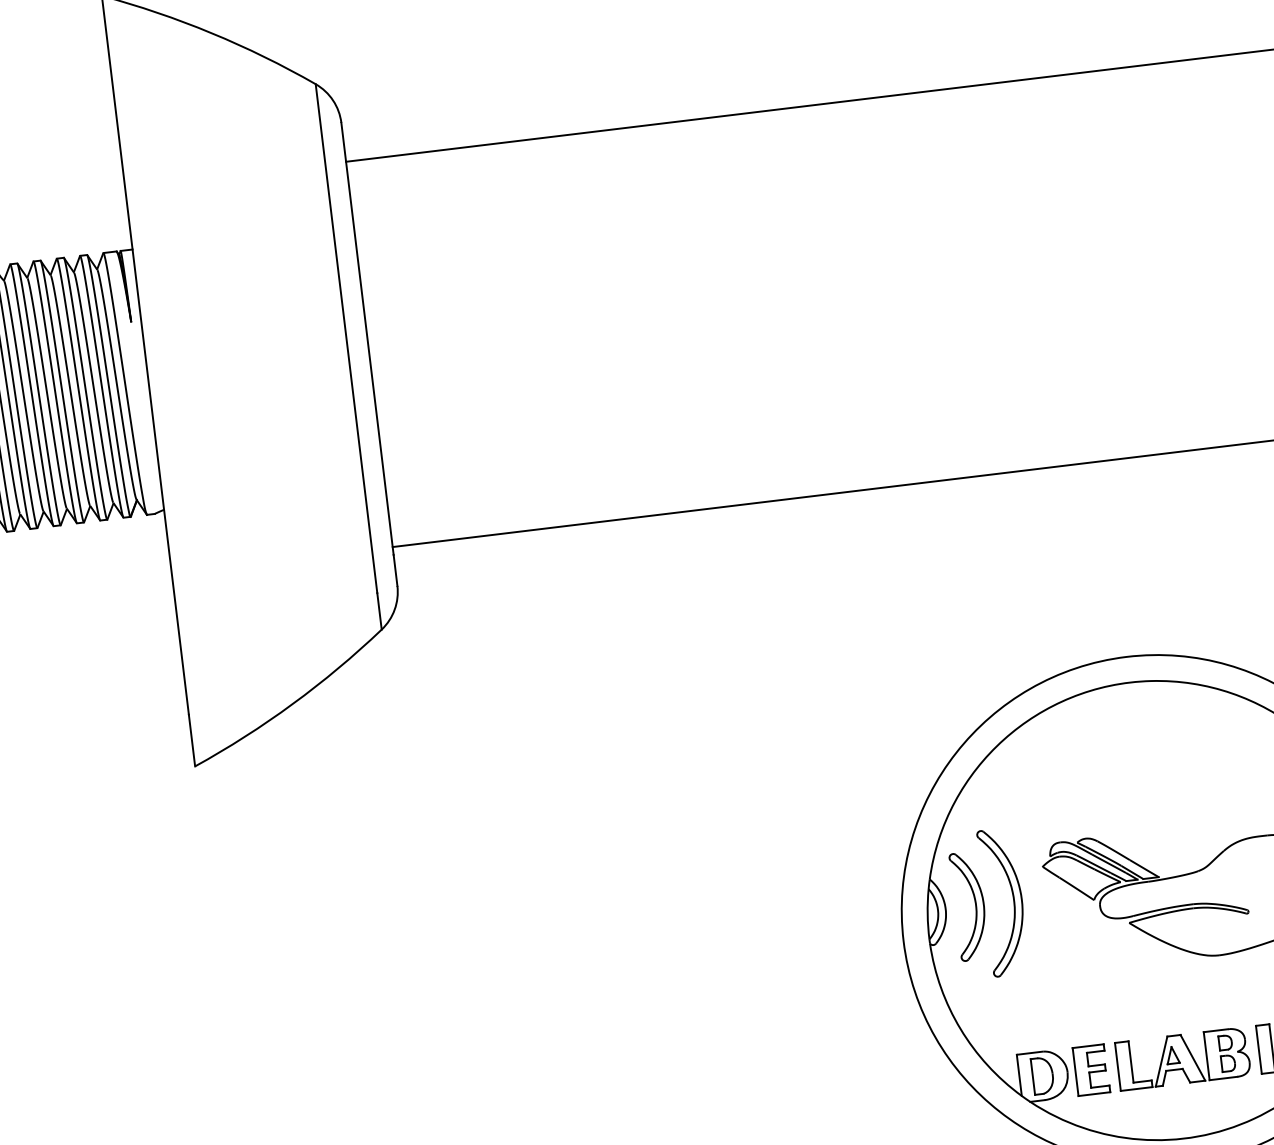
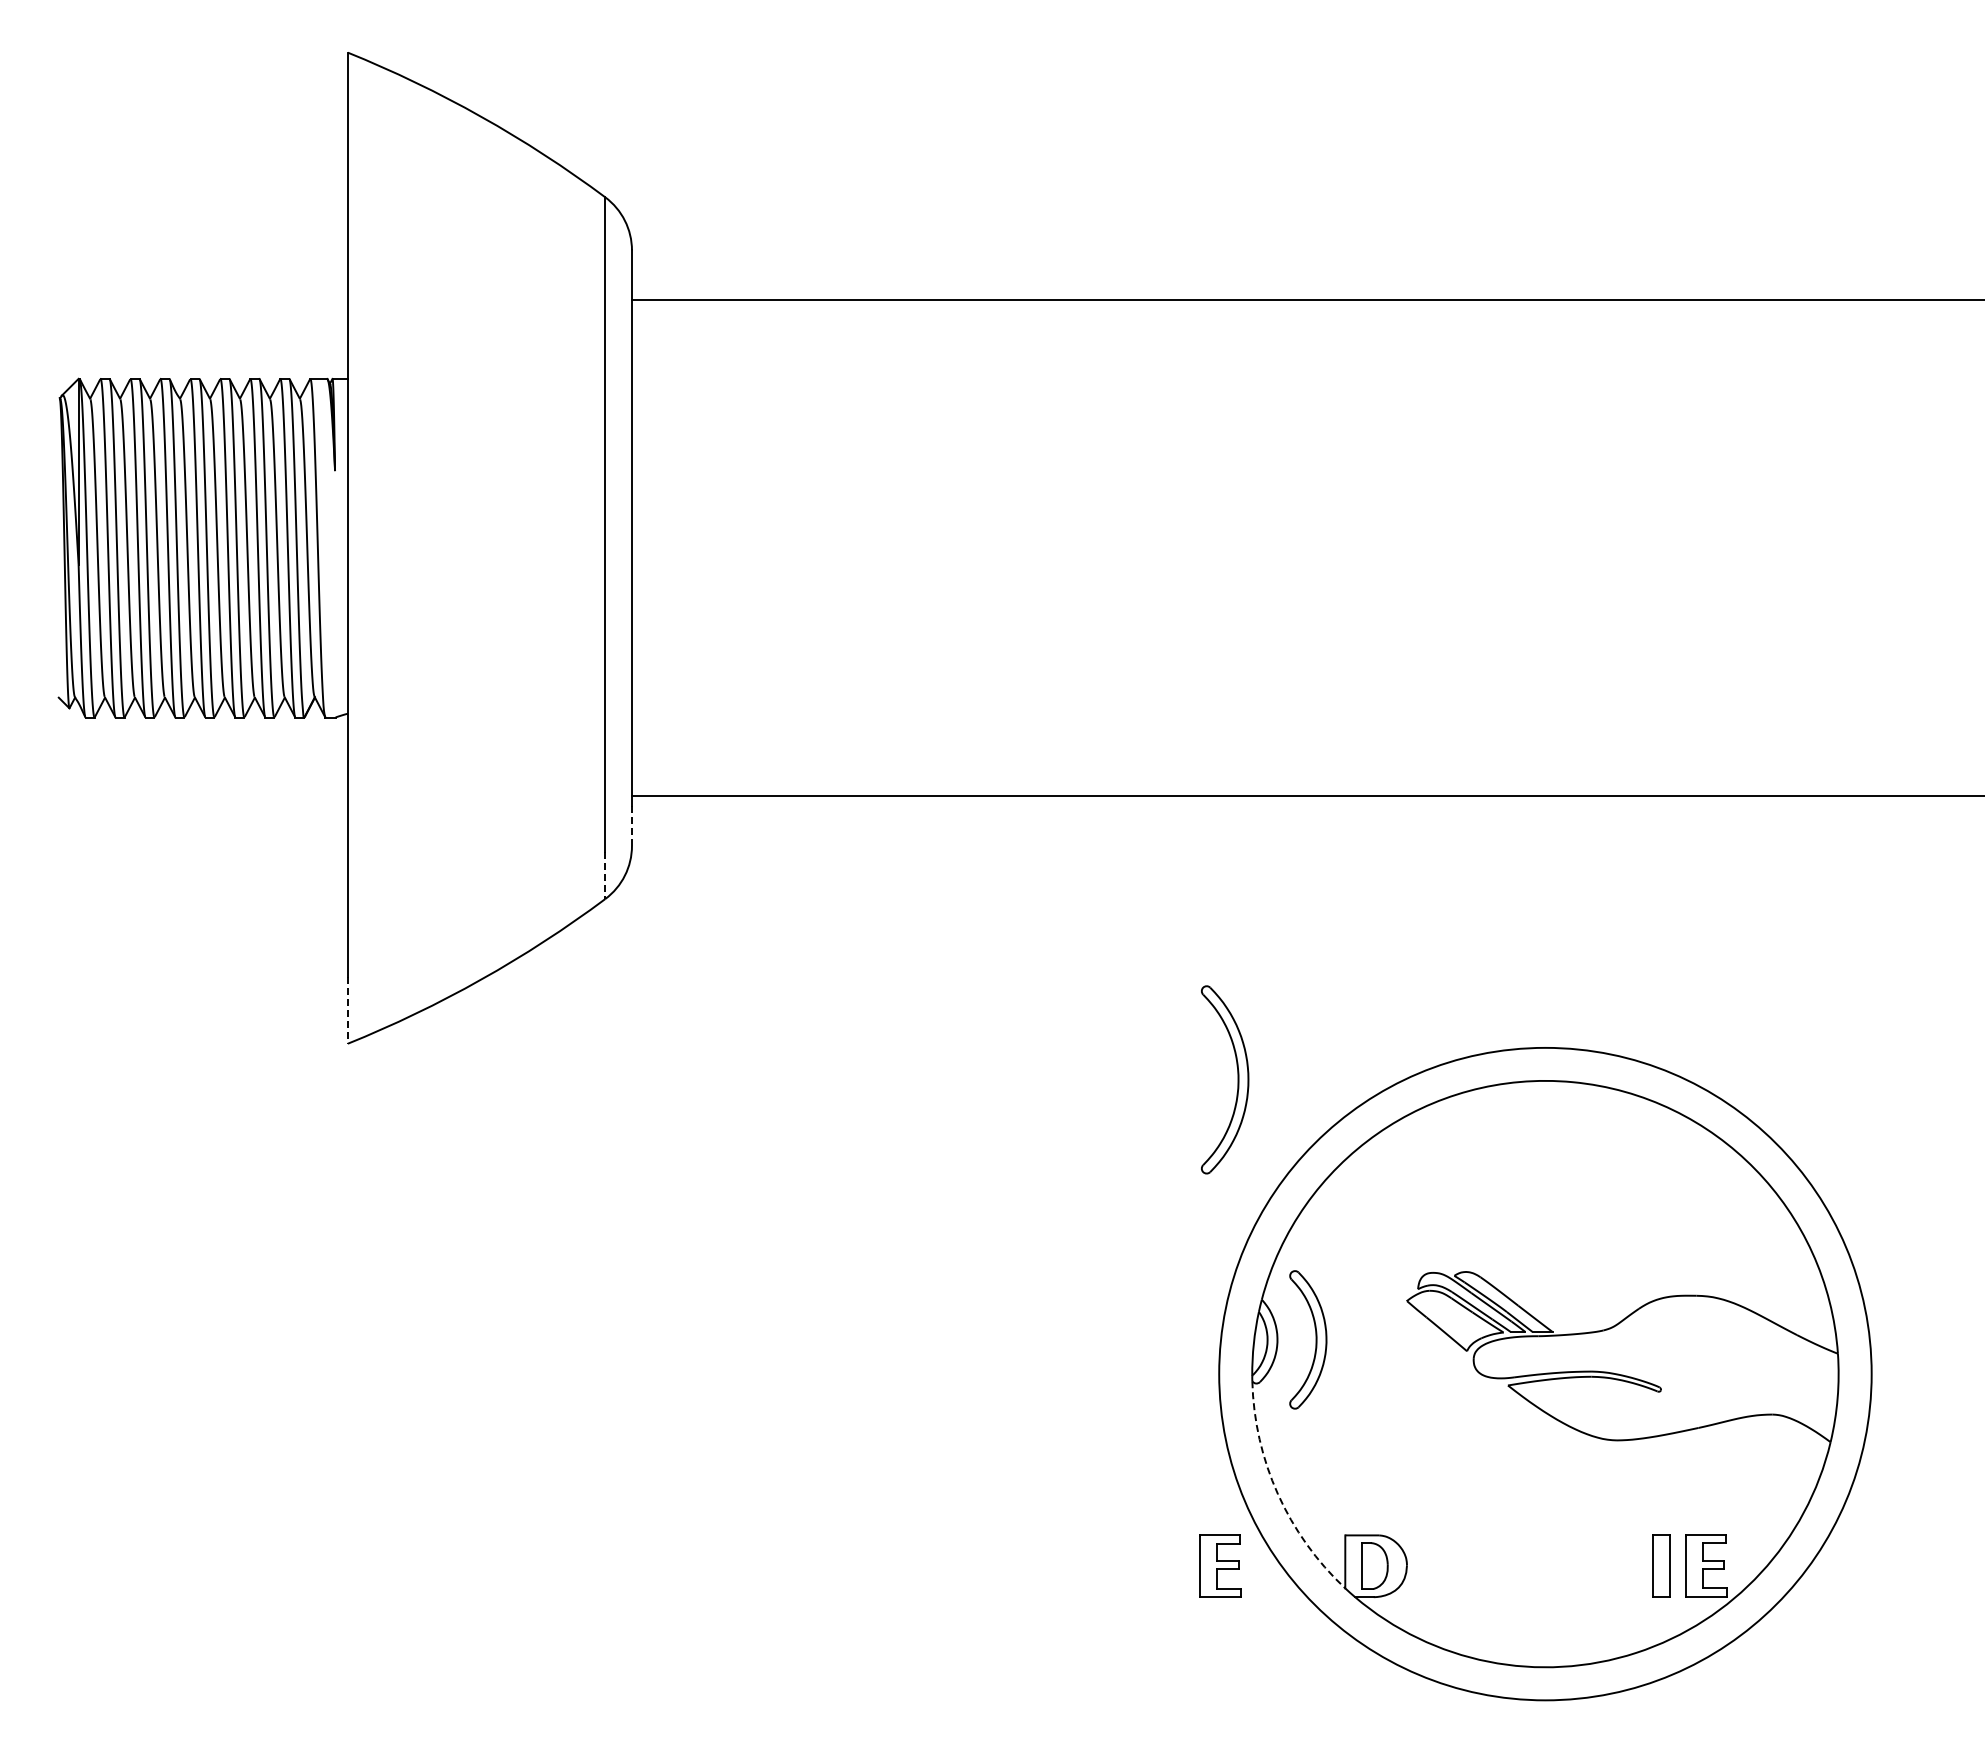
line: (395, 570) -> (631, 826), solid -> dashed
line: (379, 611) -> (605, 875), solid -> dashed
line: (191, 741) -> (347, 1011), solid -> dashed
part: (1013, 900) -> (1237, 1079), moved
arc: (960, 1029) -> (1277, 1494), solid -> dashed
part: (1183, 1059) -> (1555, 1566), removed
part: (1091, 1069) -> (1220, 1565), moved

